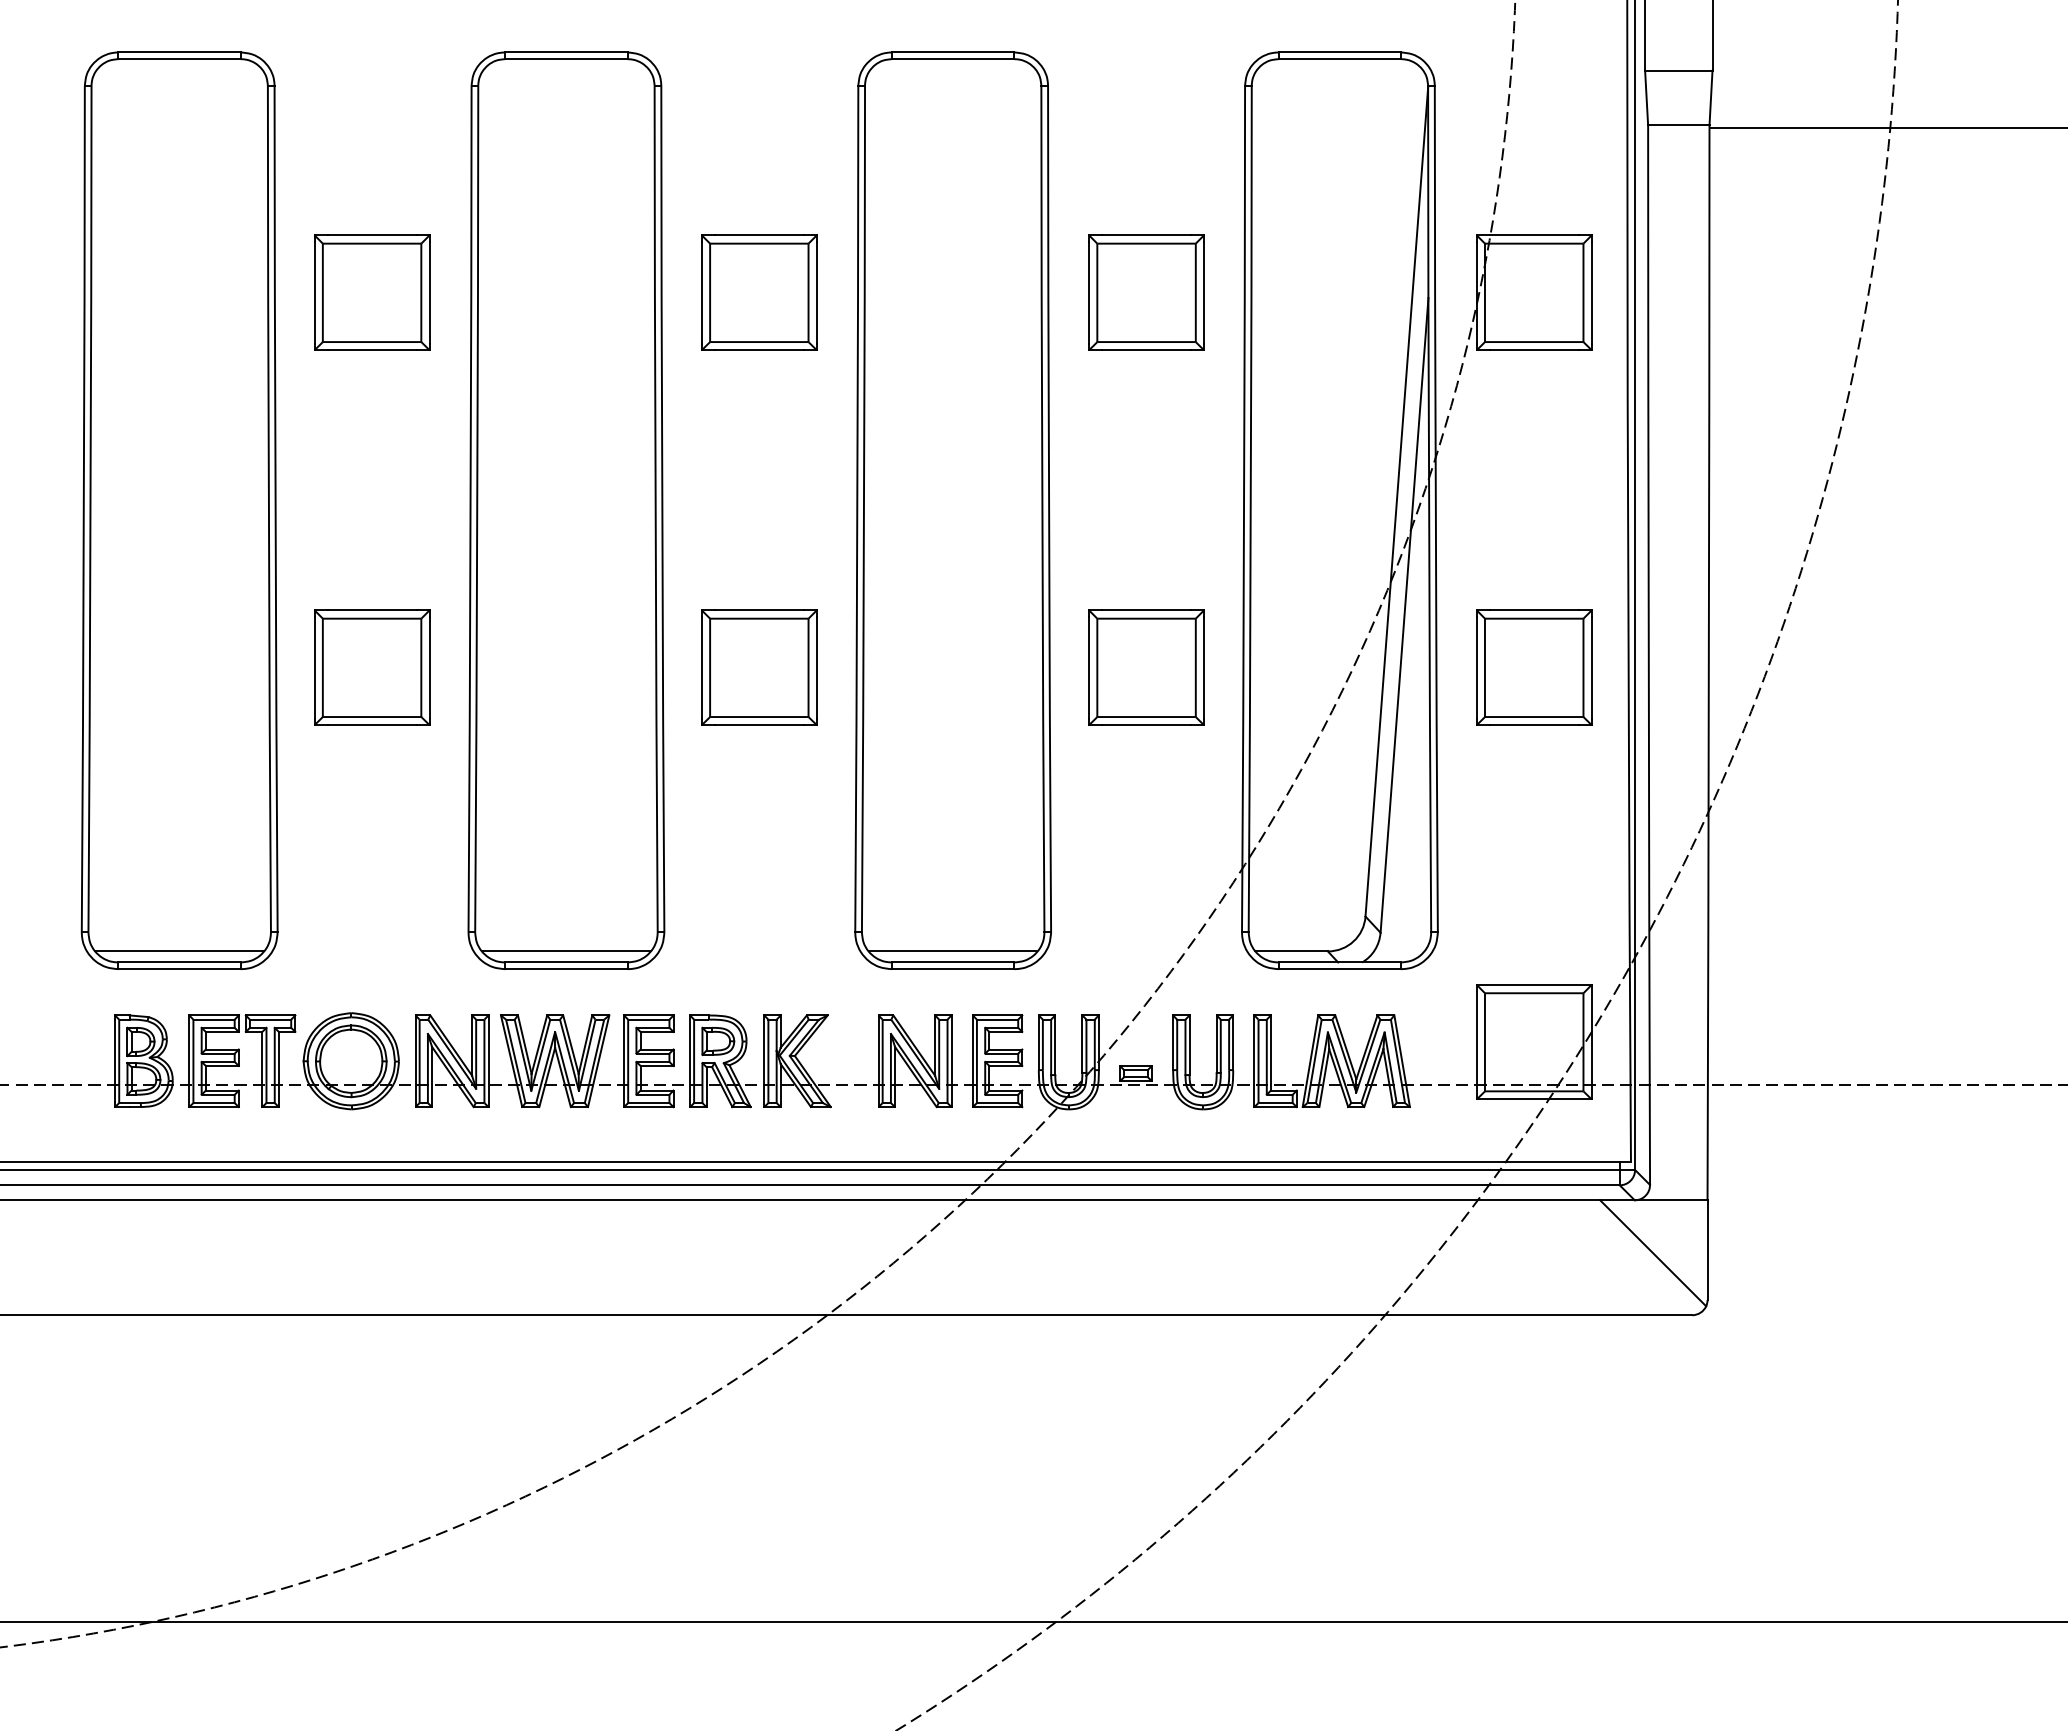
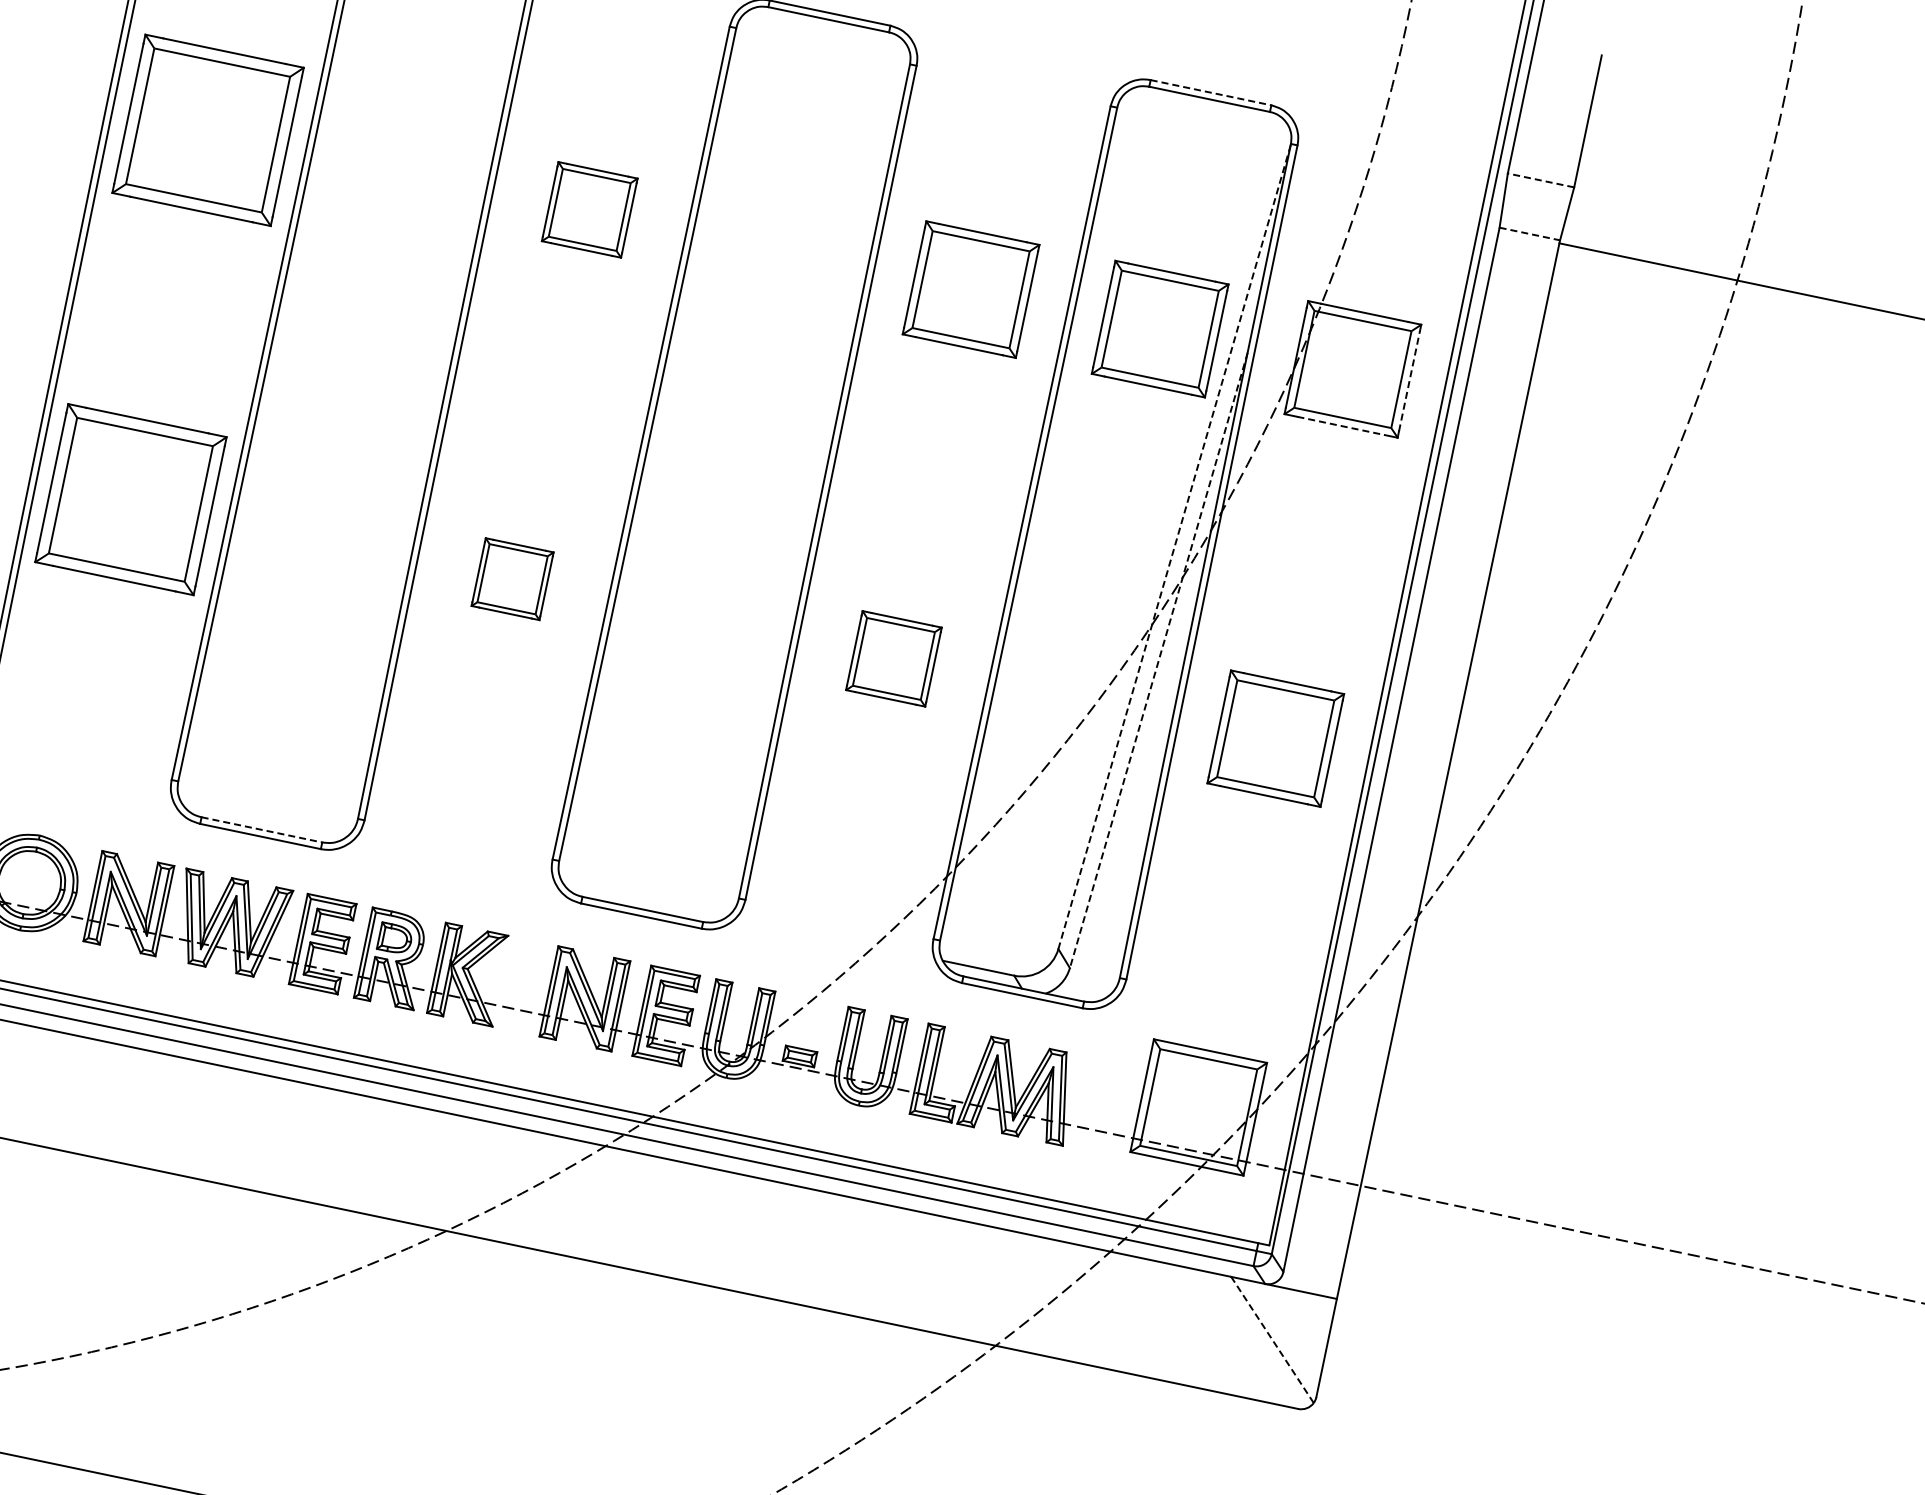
line: (1340, 52) -> (1211, 92), solid -> dashed
line: (1678, 70) -> (1540, 180), solid -> dashed
line: (1678, 125) -> (1529, 234), solid -> dashed
part: (372, 292) -> (208, 130), size x1.4
part: (759, 292) -> (589, 209), size x0.7
part: (1338, 292) -> (1160, 328), added
line: (1591, 292) -> (1409, 380), solid -> dashed
line: (1534, 350) -> (1341, 426), solid -> dashed
line: (1396, 501) -> (1174, 546), solid -> dashed
line: (1404, 615) -> (1158, 660), solid -> dashed
part: (372, 667) -> (131, 499), size x1.4
part: (759, 667) -> (512, 579), size x0.6
part: (1146, 667) -> (893, 658), size x0.7
line: (565, 951) -> (263, 818), removed
line: (952, 951) -> (644, 898), removed
line: (566, 962) -> (261, 829), solid -> dashed
line: (1653, 1253) -> (1272, 1340), solid -> dashed

